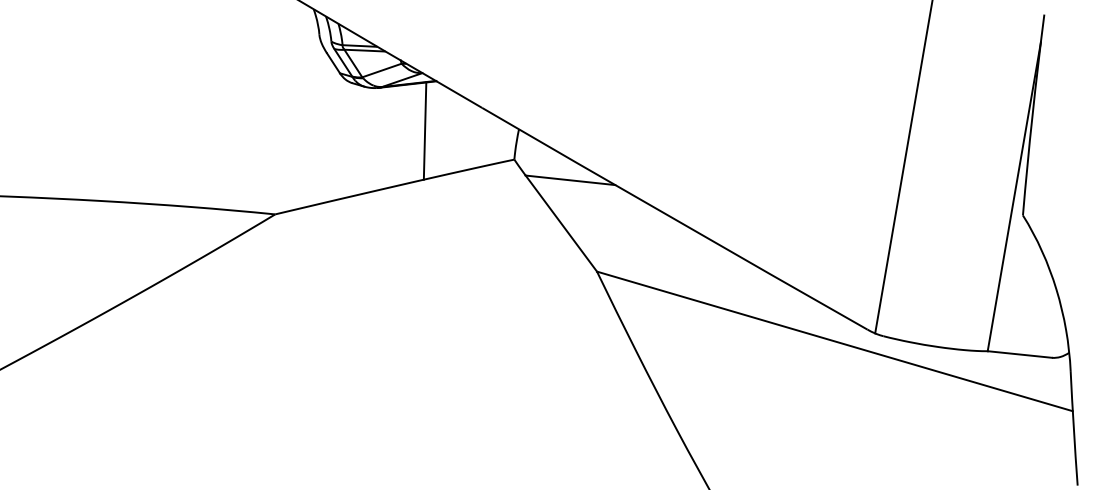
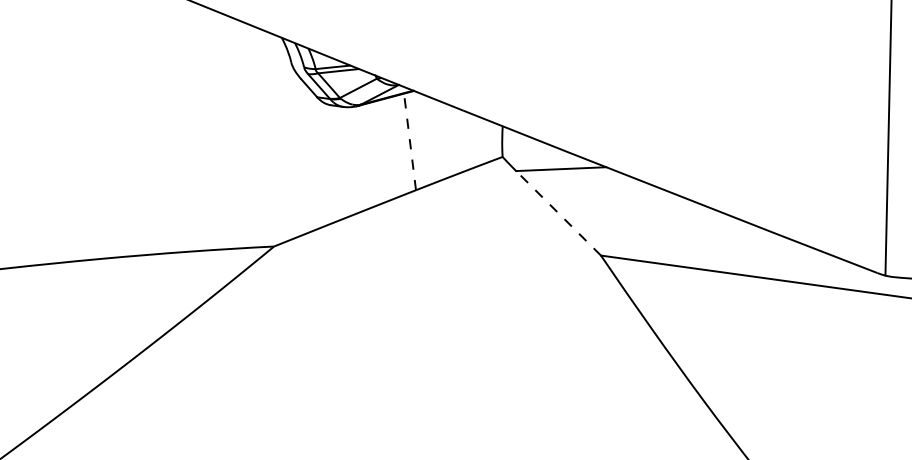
line: (425, 131) -> (410, 142), solid -> dashed
line: (561, 223) -> (558, 213), solid -> dashed

